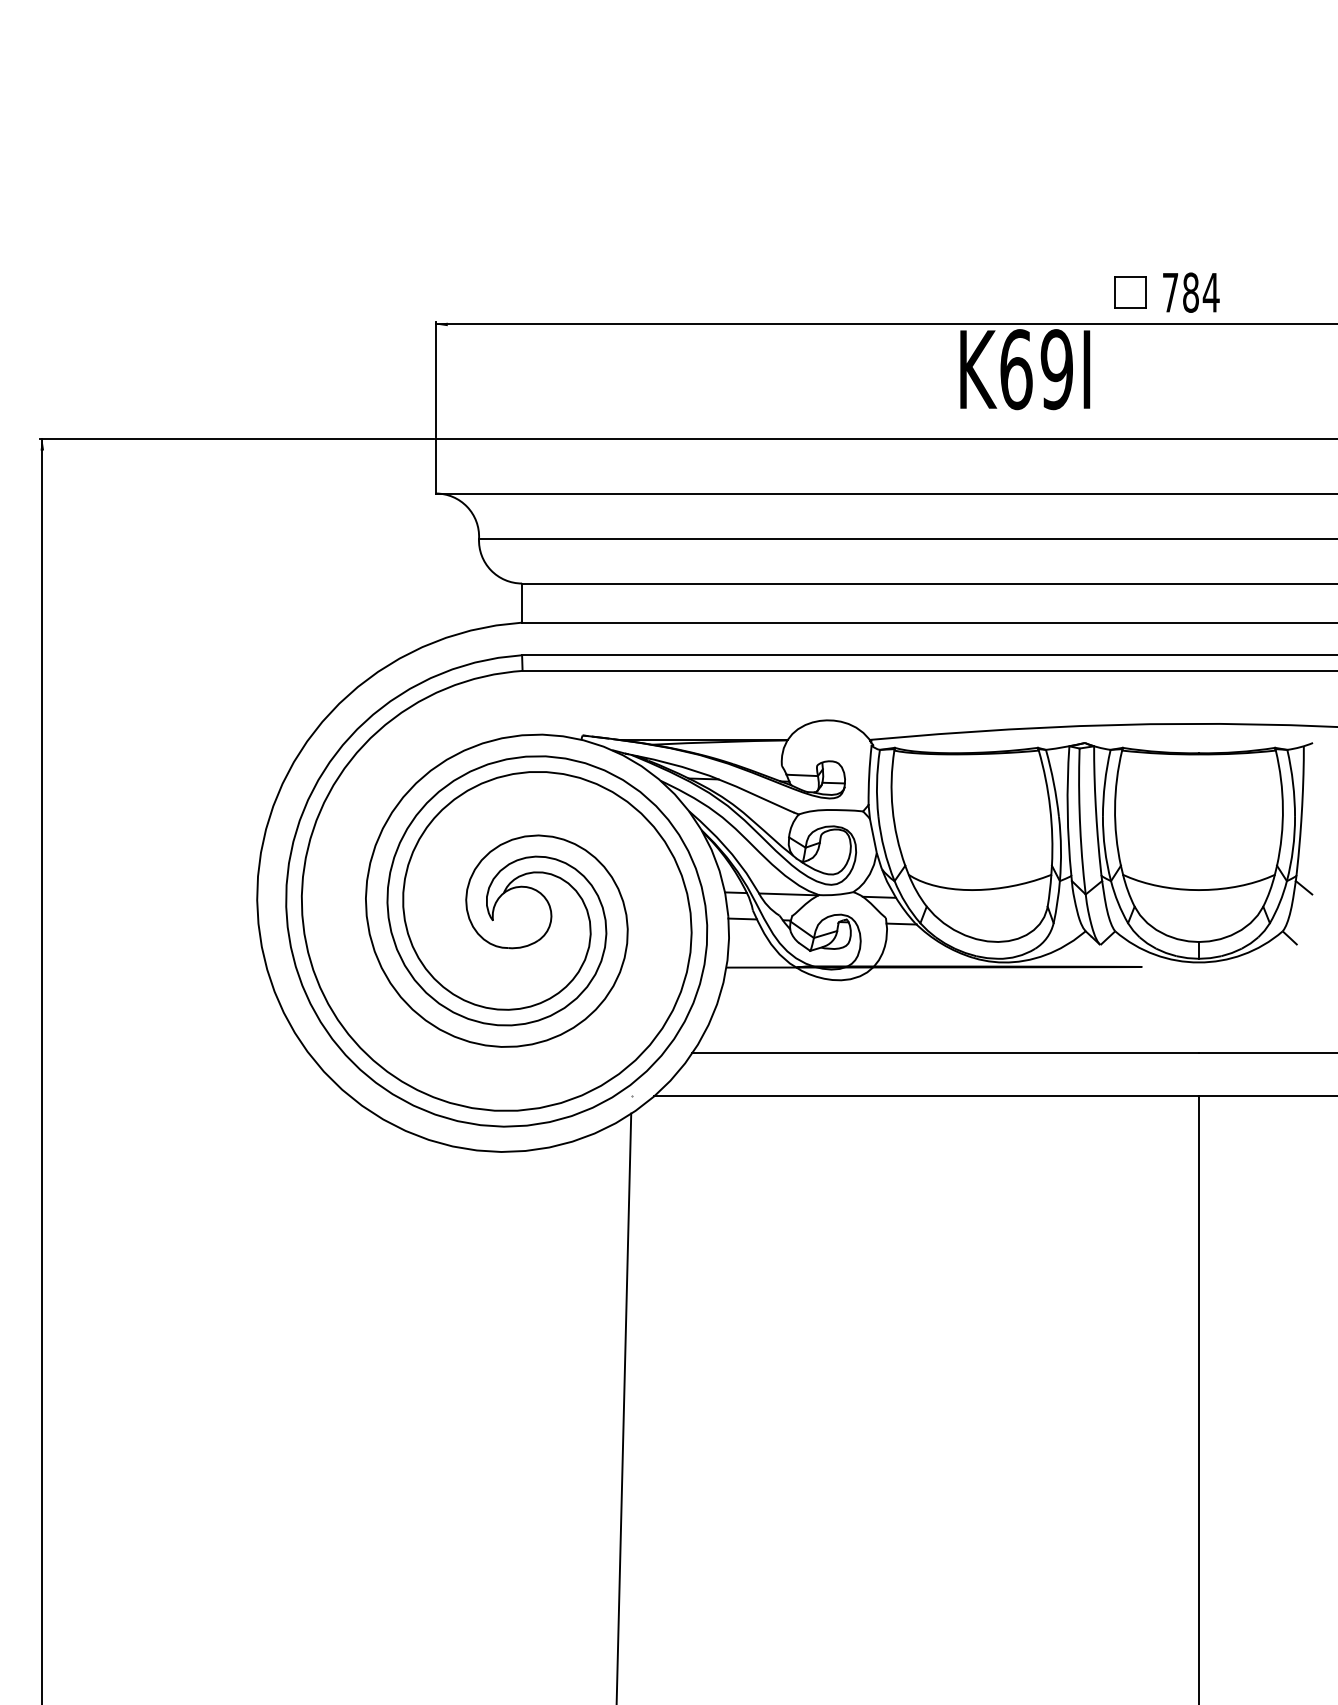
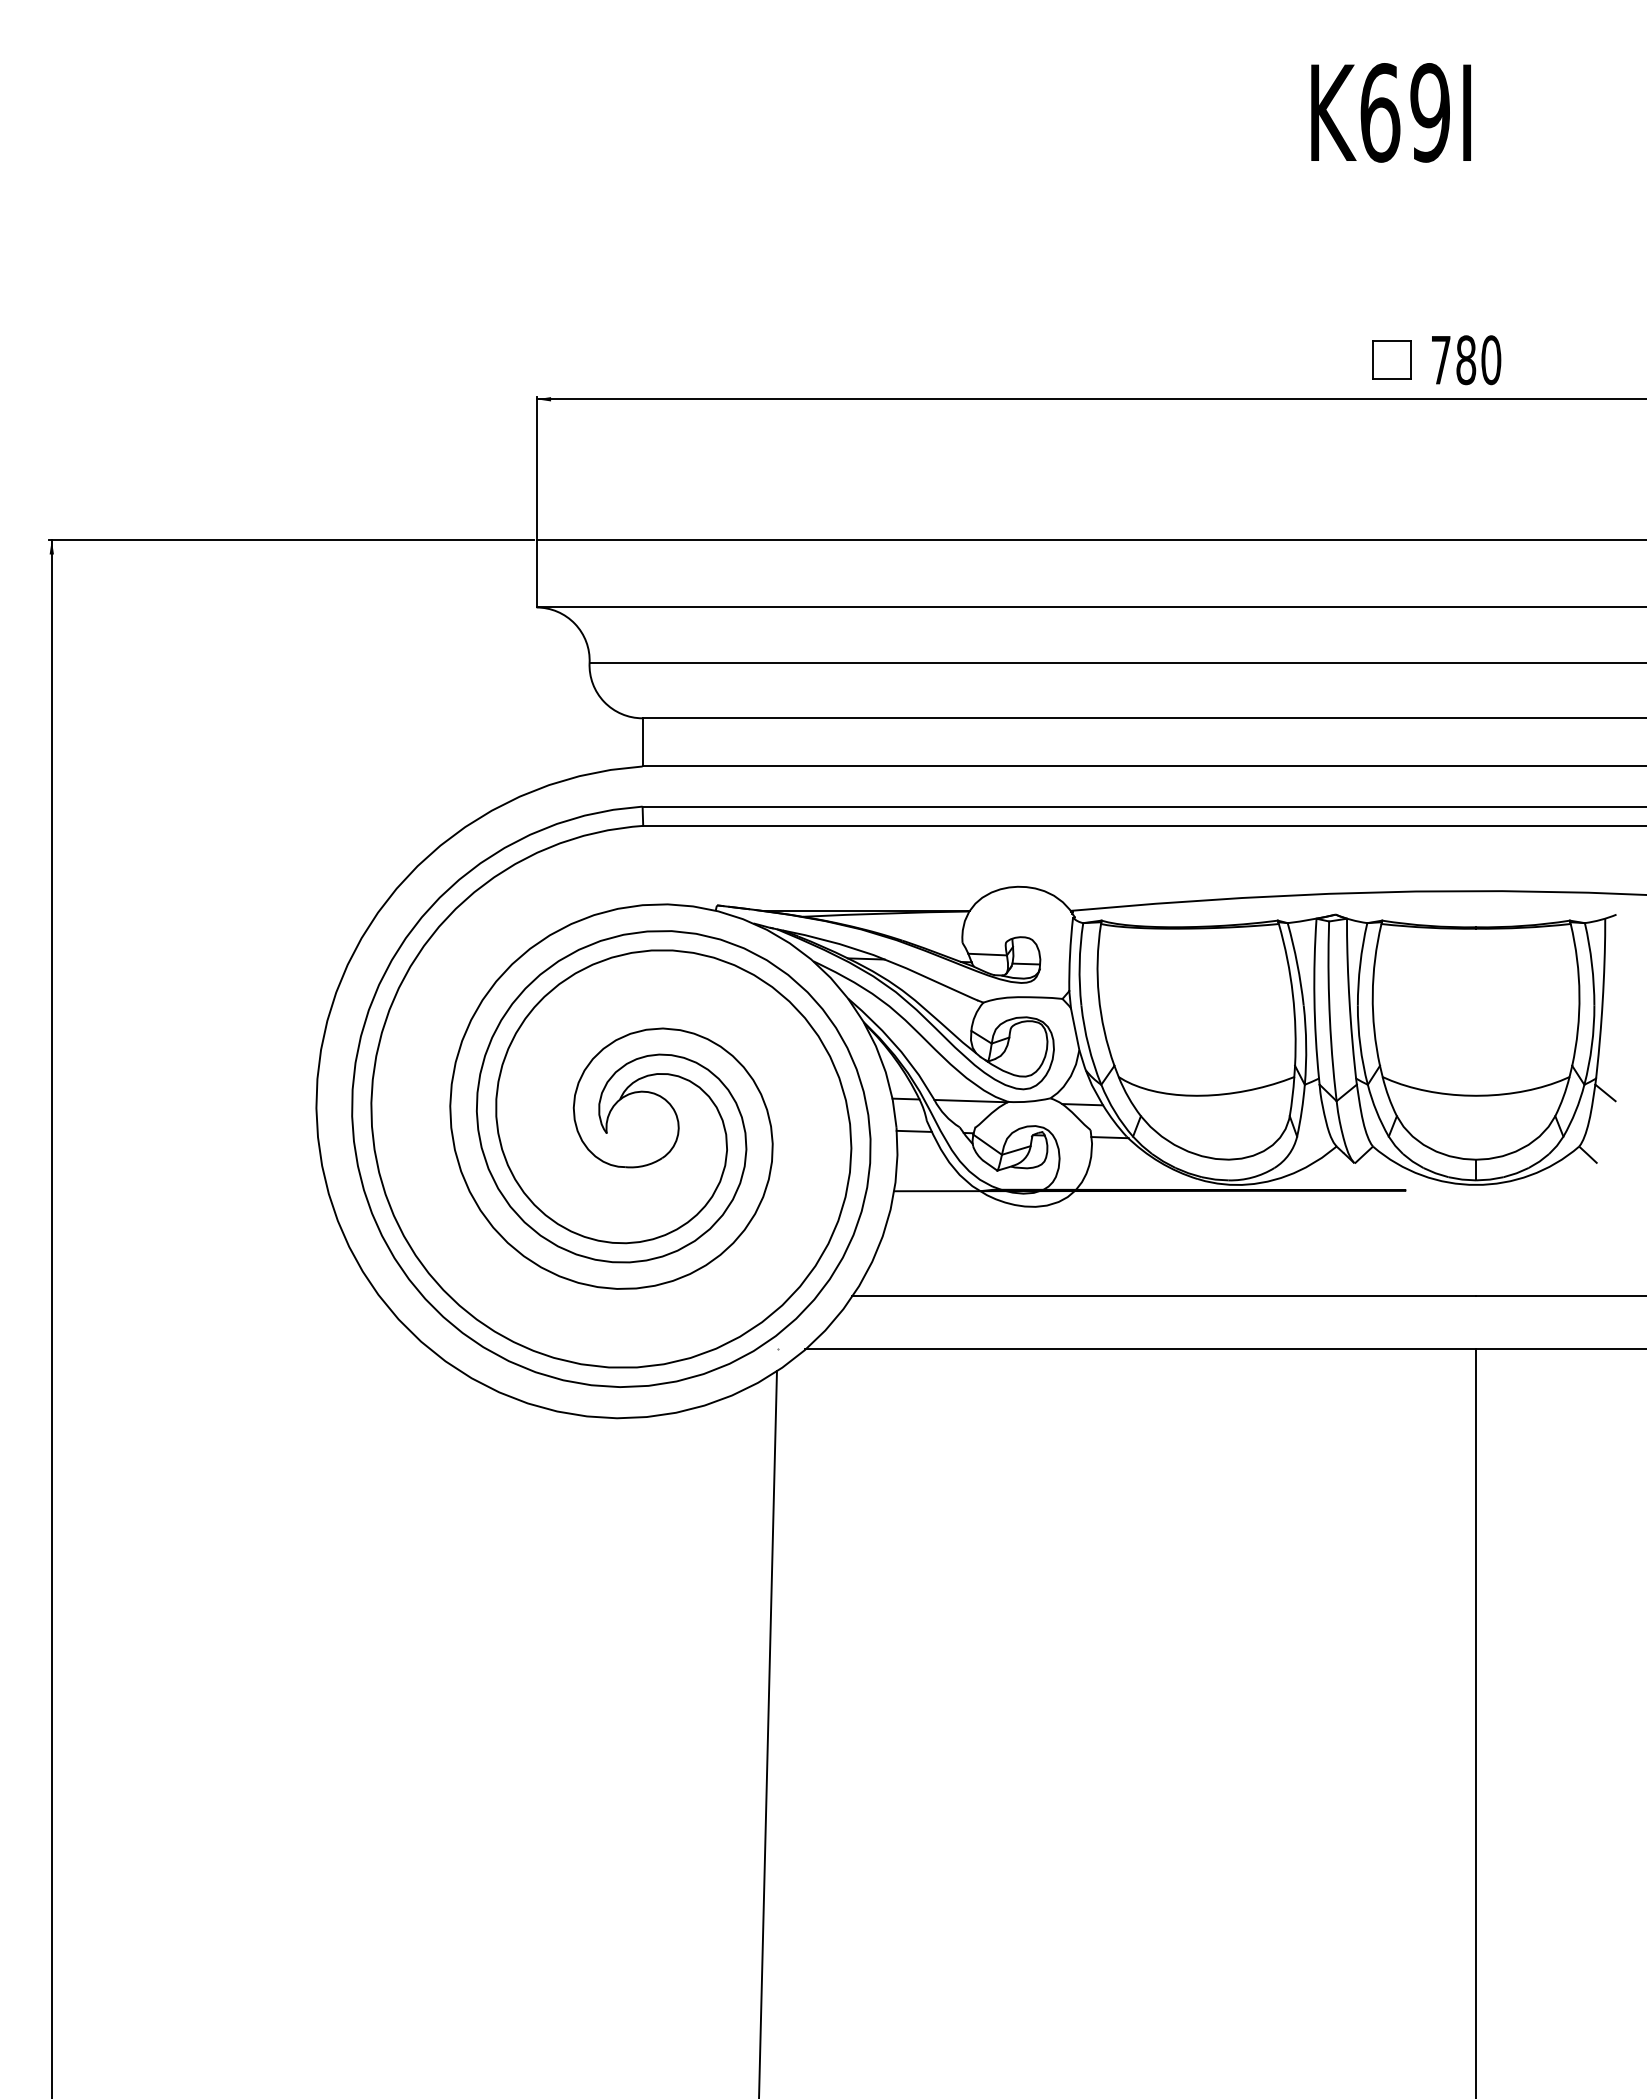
text: (1210, 292) -> (1490, 360), 784 -> 780
text: (1024, 369) -> (1390, 112), moved

